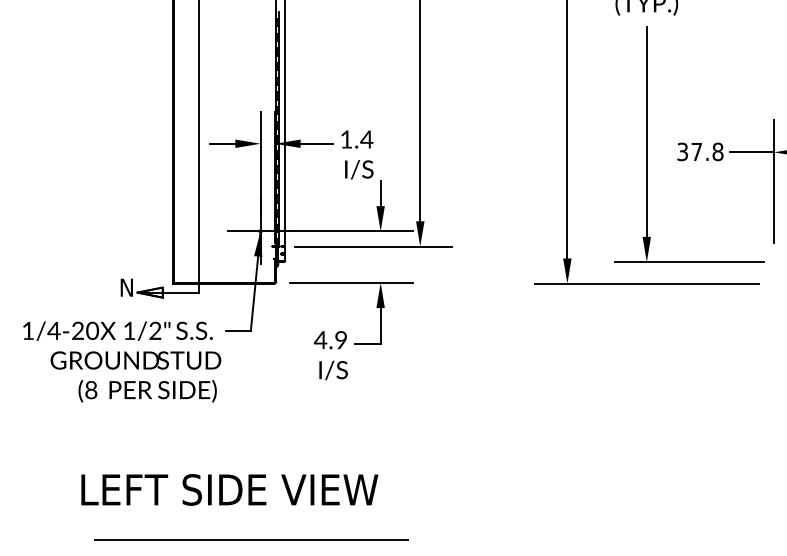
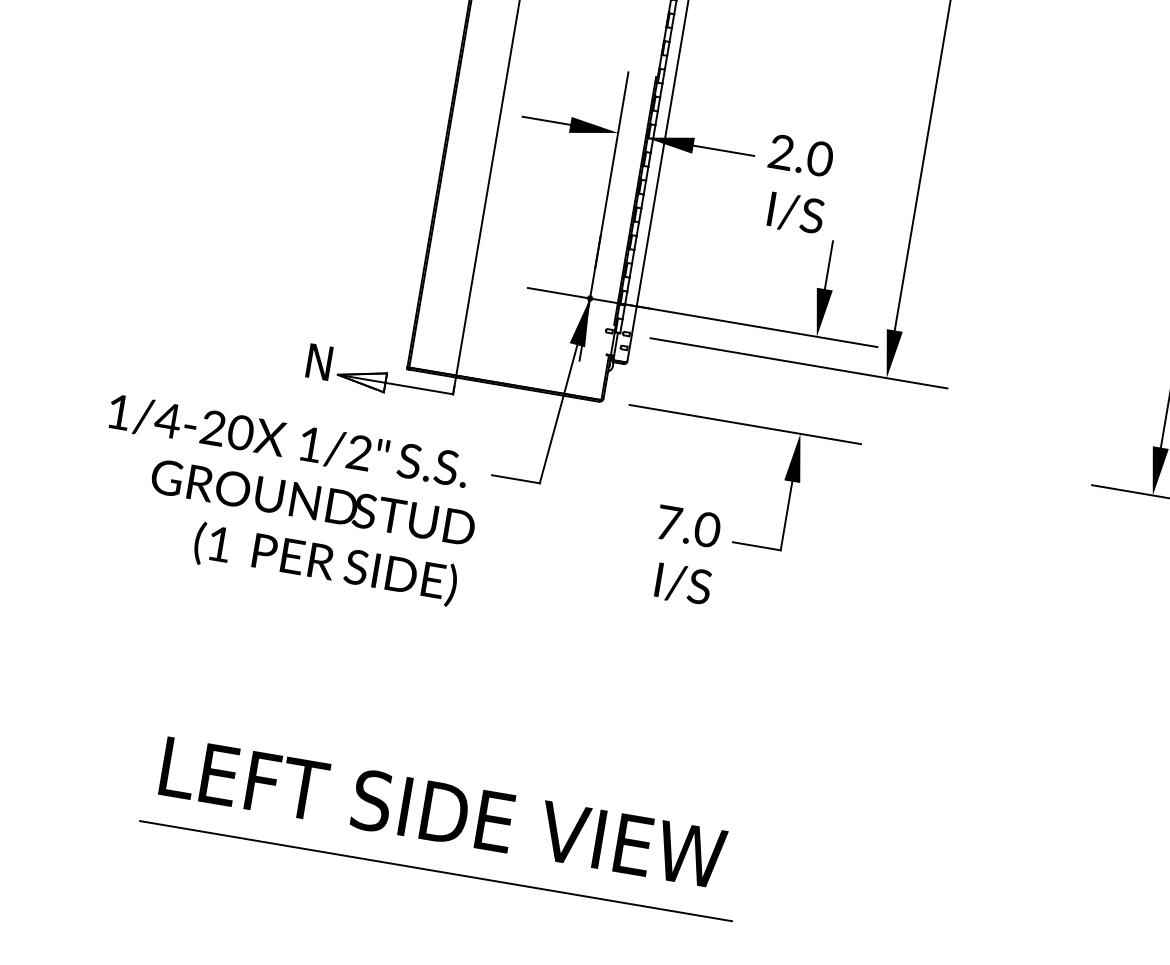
text: (356, 139) -> (800, 155), 1.4 -> 2.0
text: (330, 340) -> (687, 526), 4.9 -> 7.0
text: (91, 390) -> (219, 544), (8 -> (1
text: (229, 489) -> (442, 811), moved
line: (251, 539) -> (436, 871), moved

